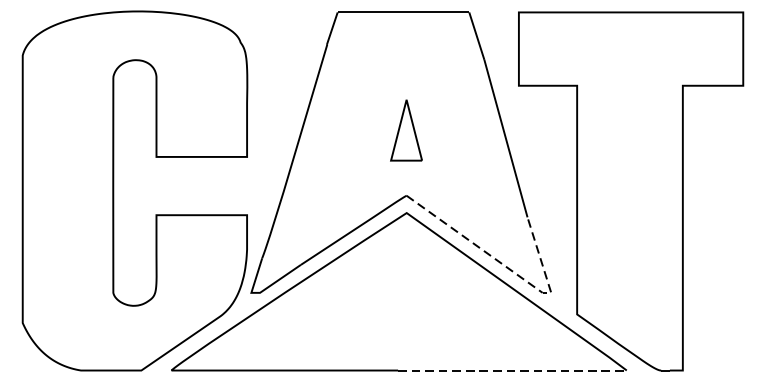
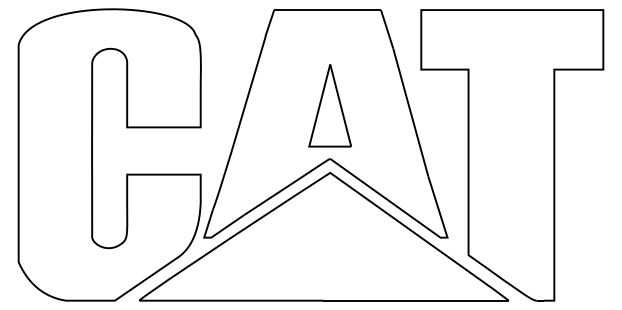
part: (405, 130) -> (329, 105), size x1.67
line: (513, 271) -> (416, 220), dashed -> solid
line: (513, 370) -> (416, 300), dashed -> solid

